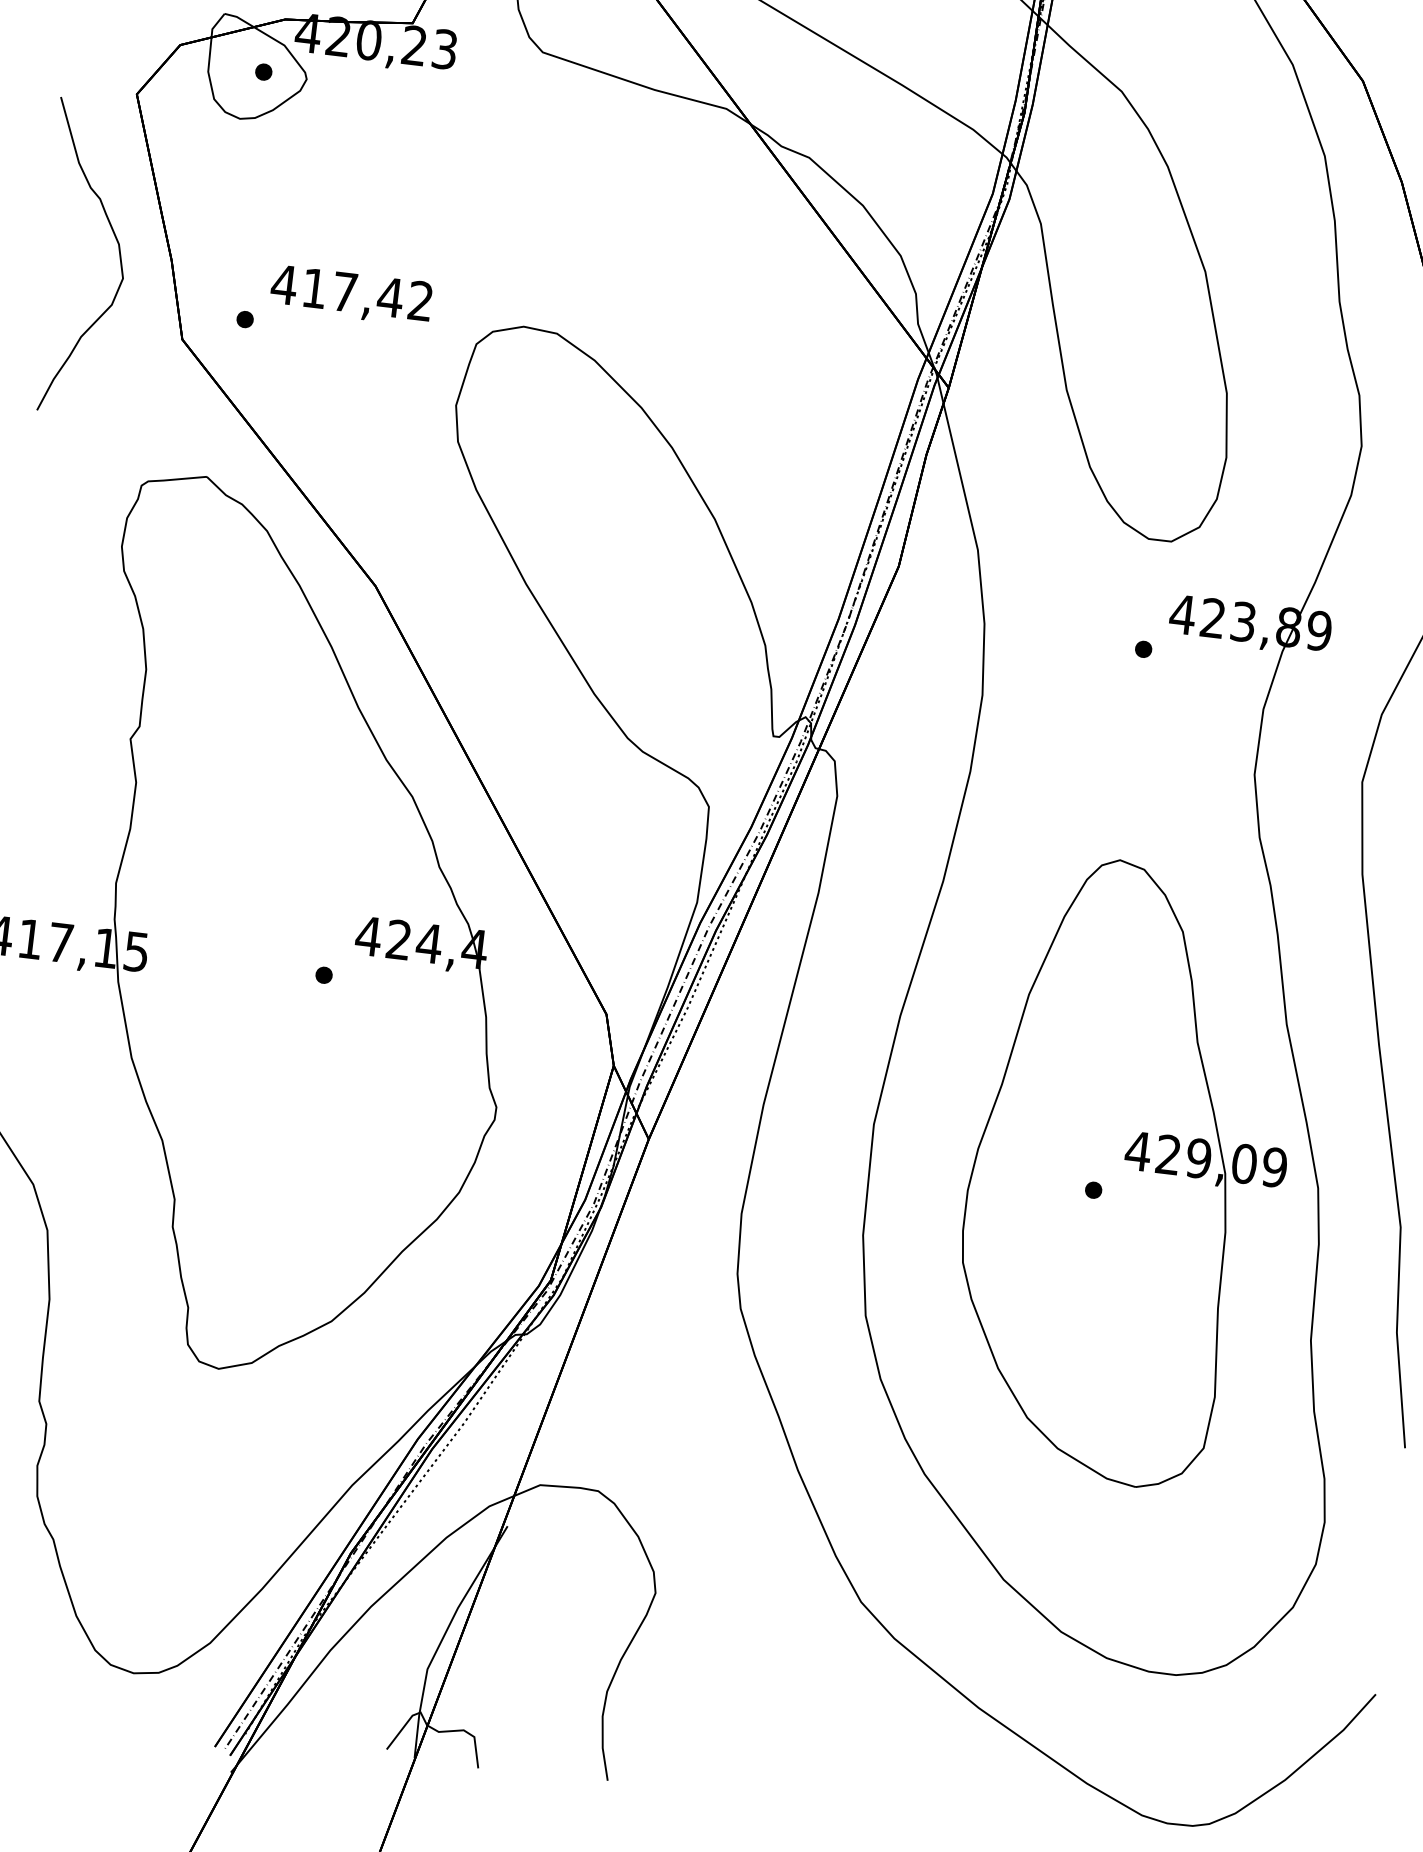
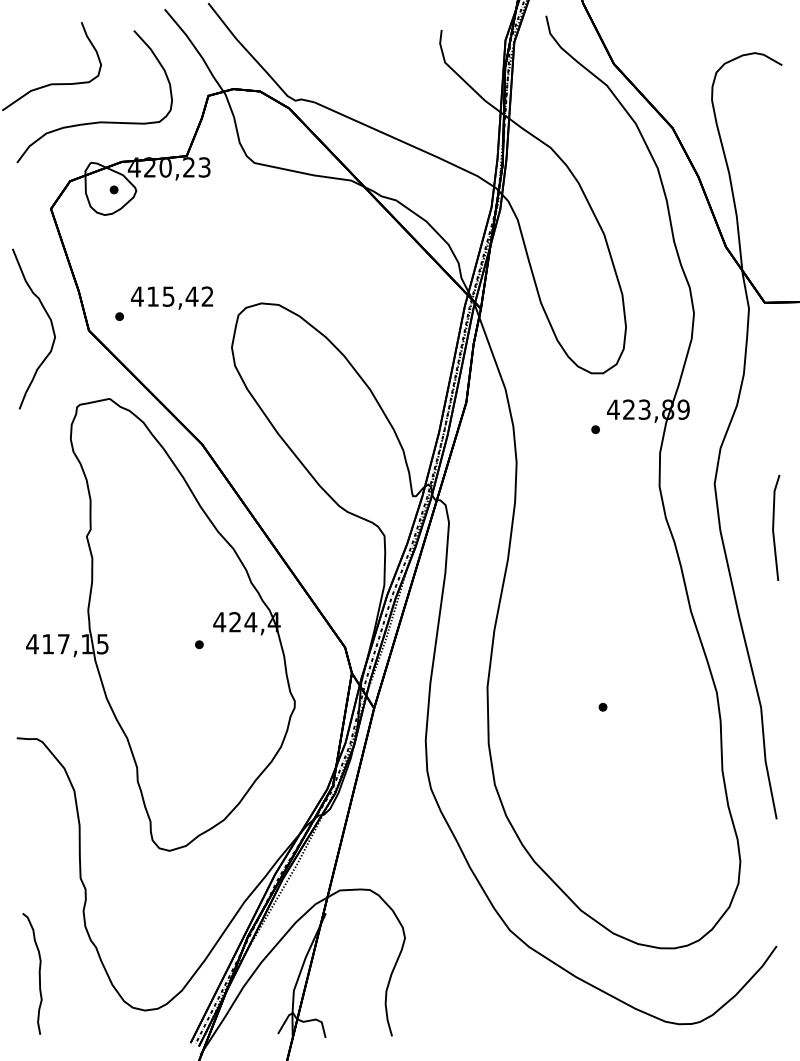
curve: (117, 250) -> (50, 323), moved
text: (344, 291) -> (168, 296), 417,42 -> 415,42
part: (1126, 1172) -> (618, 696), removed

